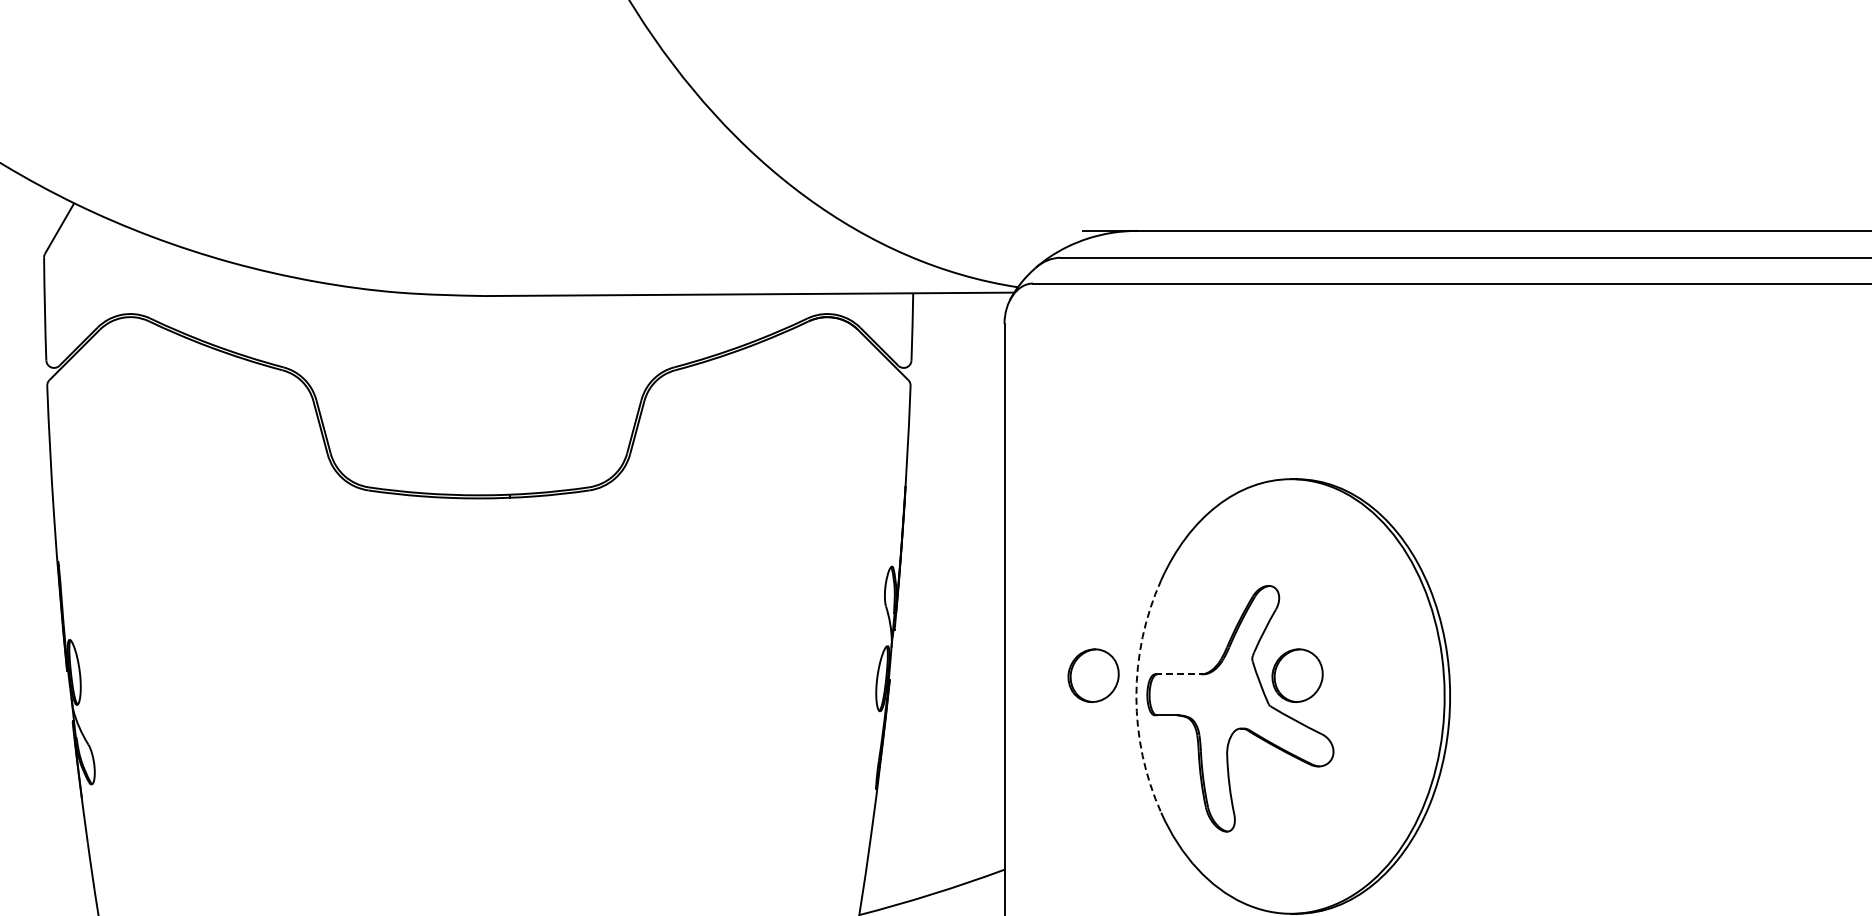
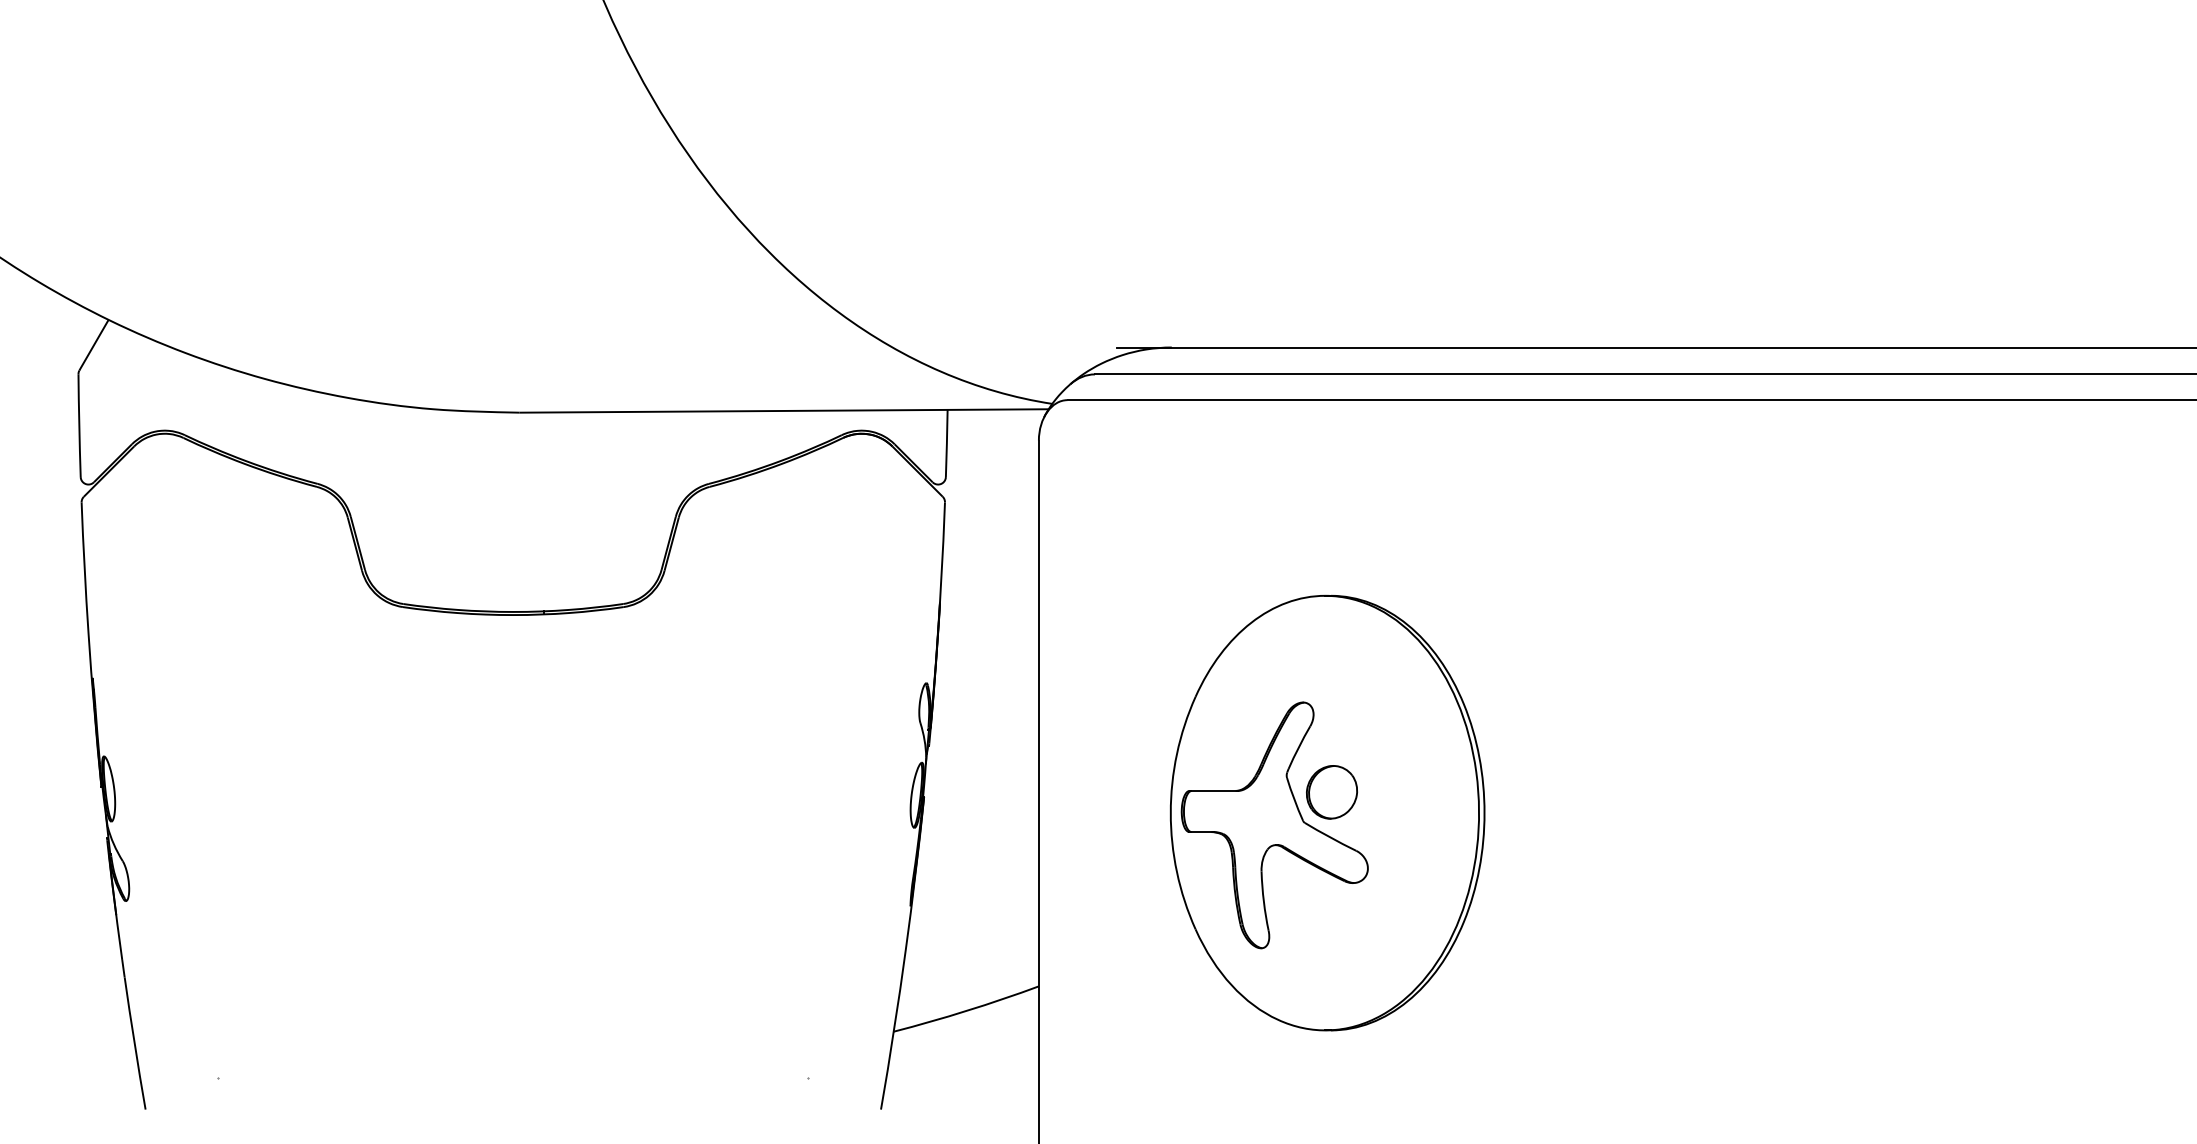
line: (1180, 673) -> (1214, 790), dashed -> solid
part: (1093, 675) -> (1127, 792), removed
arc: (1136, 696) -> (1170, 813), dashed -> solid

